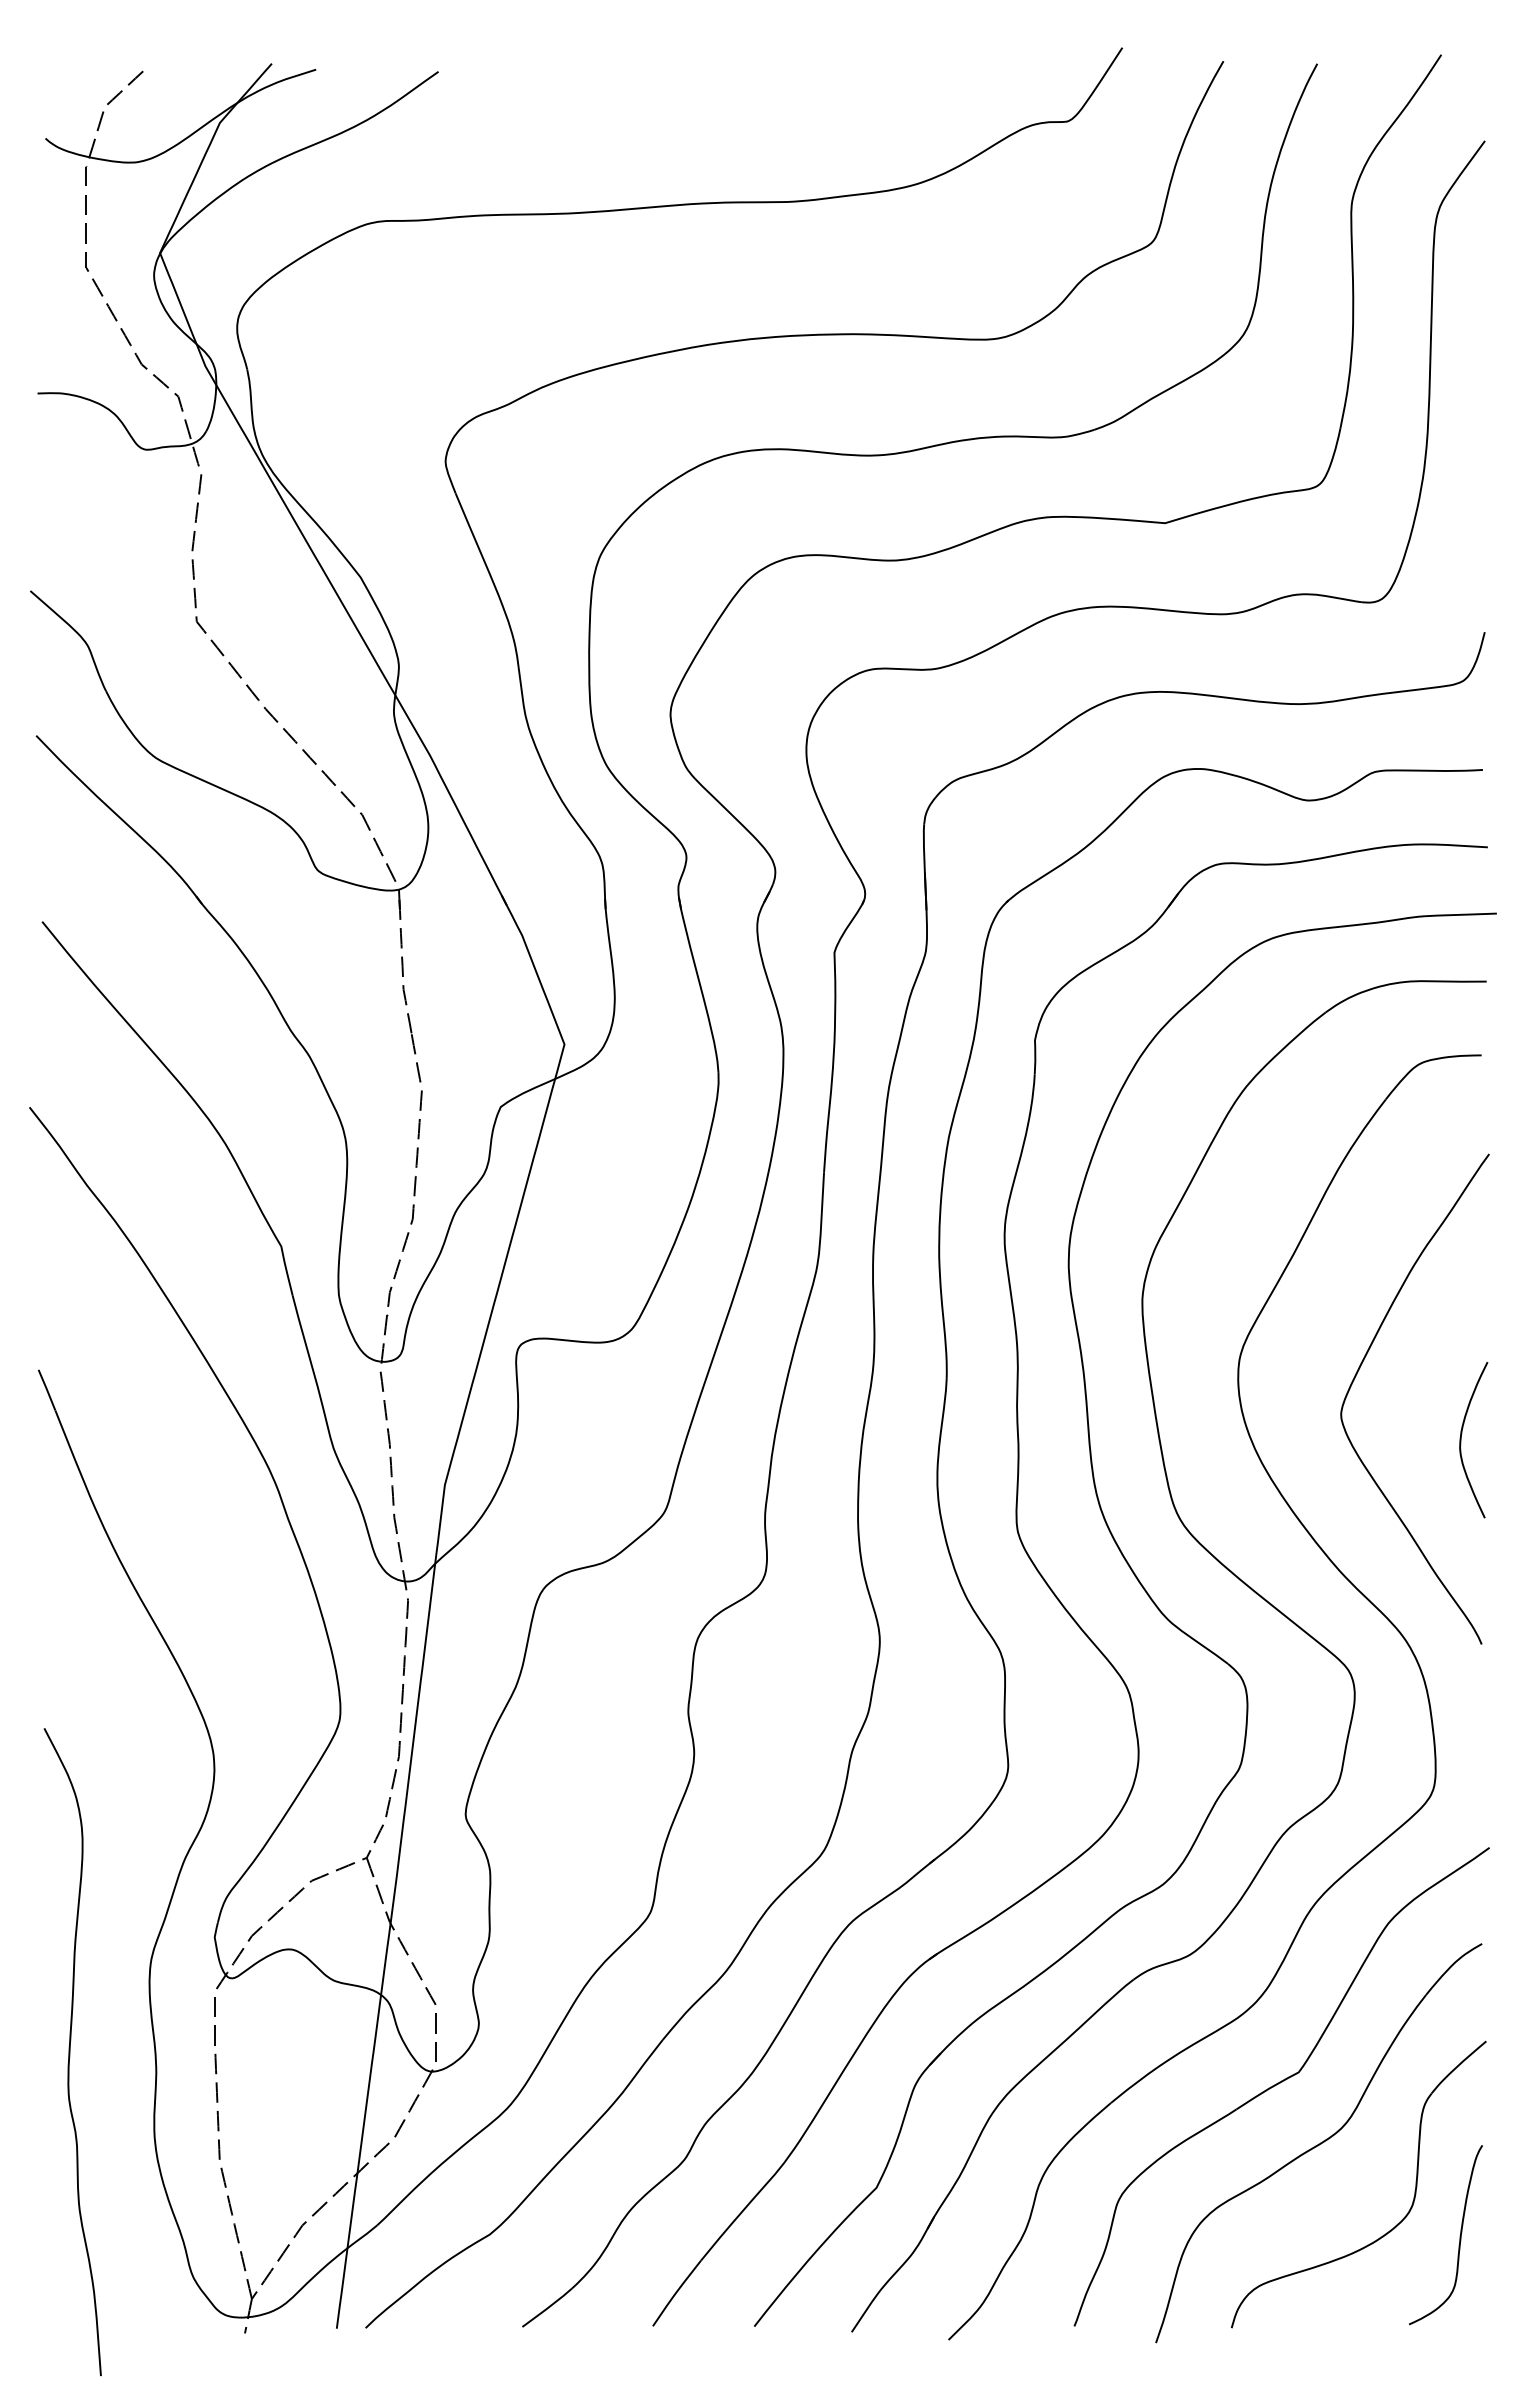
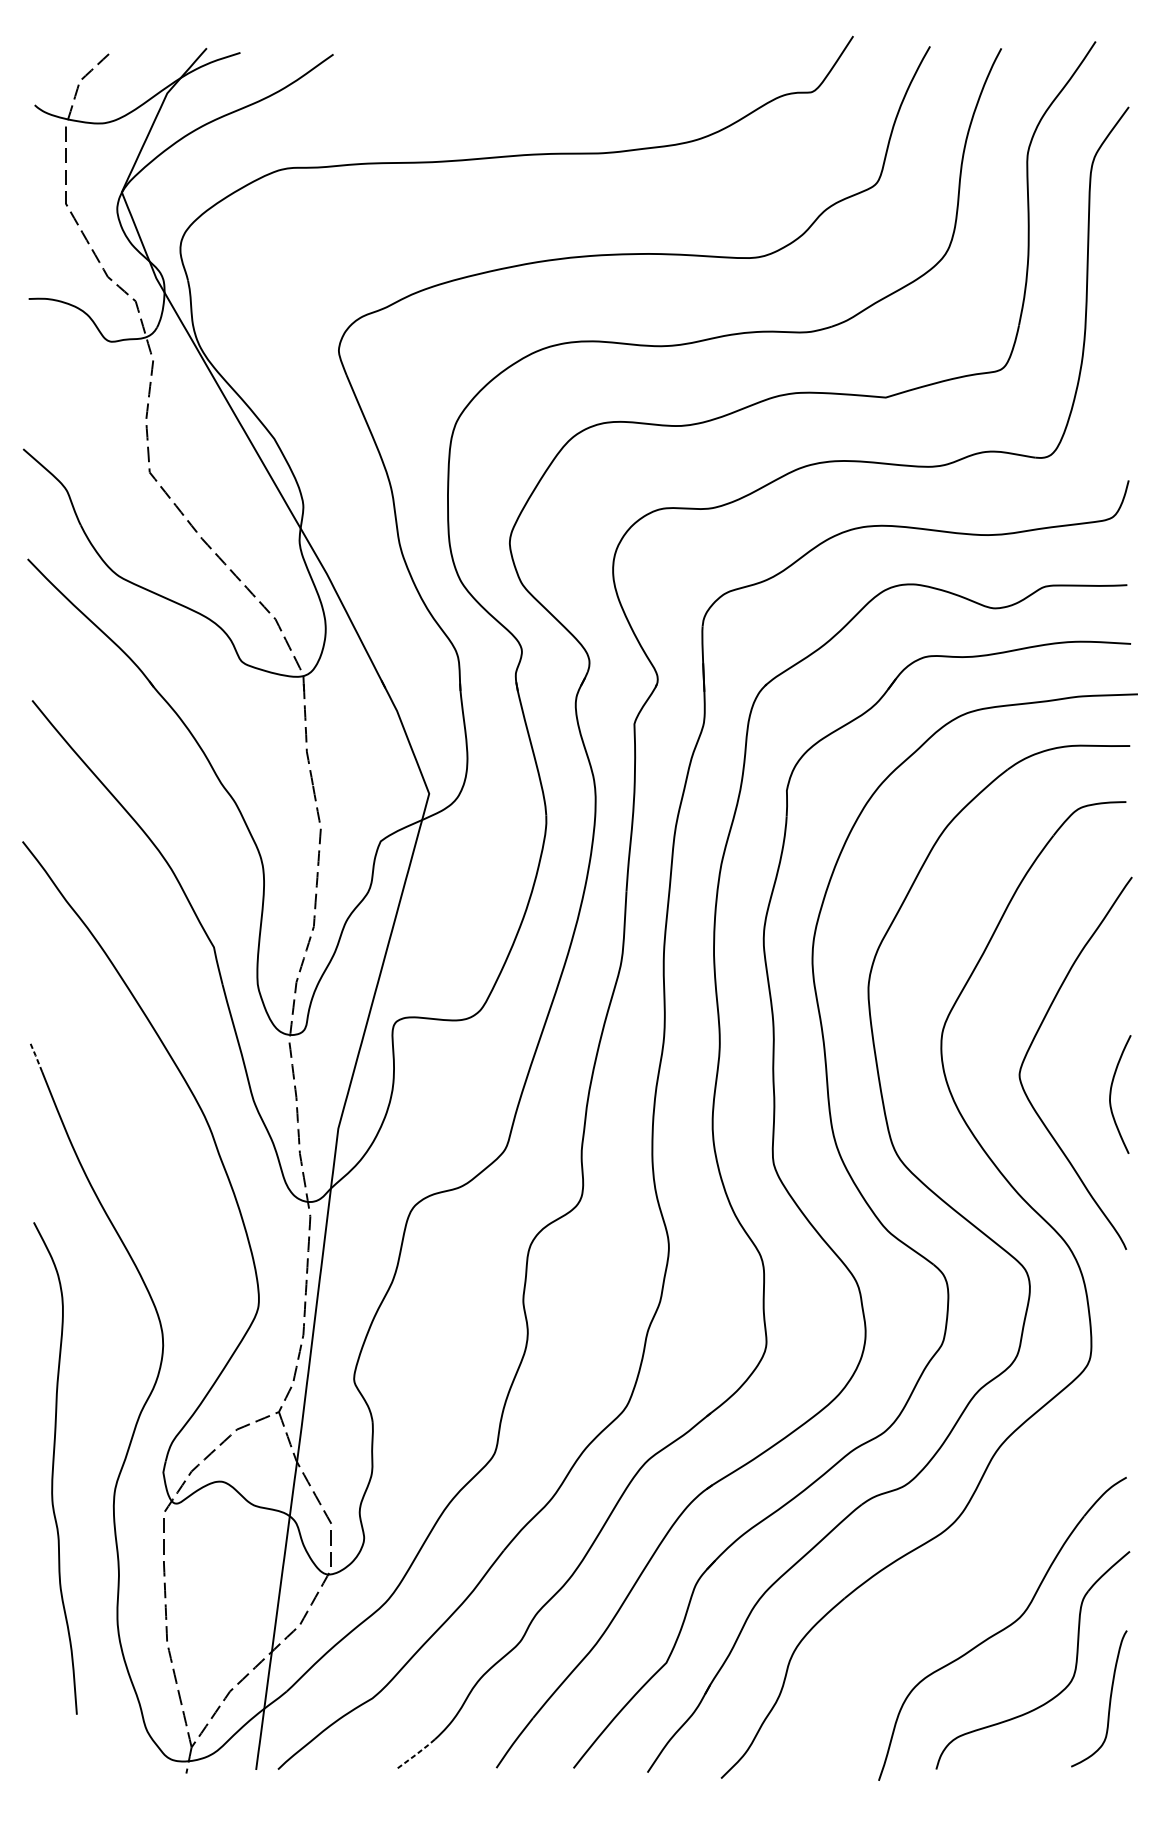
line: (46, 1389) -> (35, 1056), solid -> dashed
curve: (70, 2052) -> (53, 1468), moved
part: (1281, 2086) -> (974, 1585), removed
line: (547, 2308) -> (416, 1754), solid -> dashed

